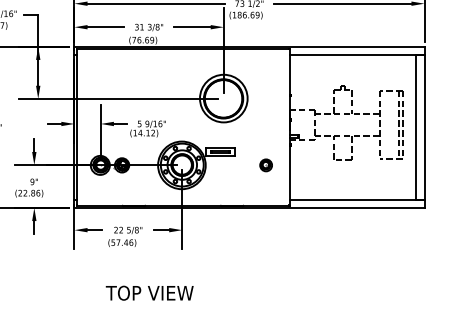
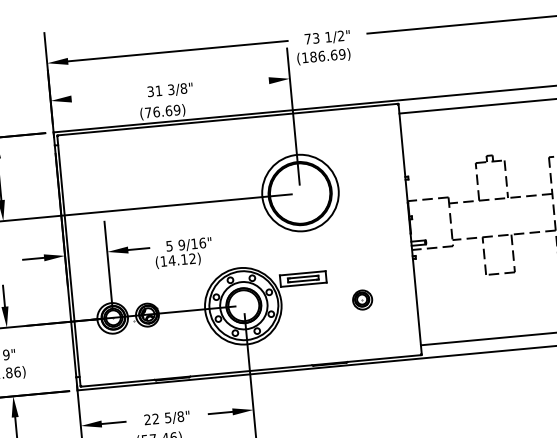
line: (105, 27) -> (100, 96), removed
line: (192, 27) -> (239, 83), removed
part: (265, 165) -> (361, 300), moved

